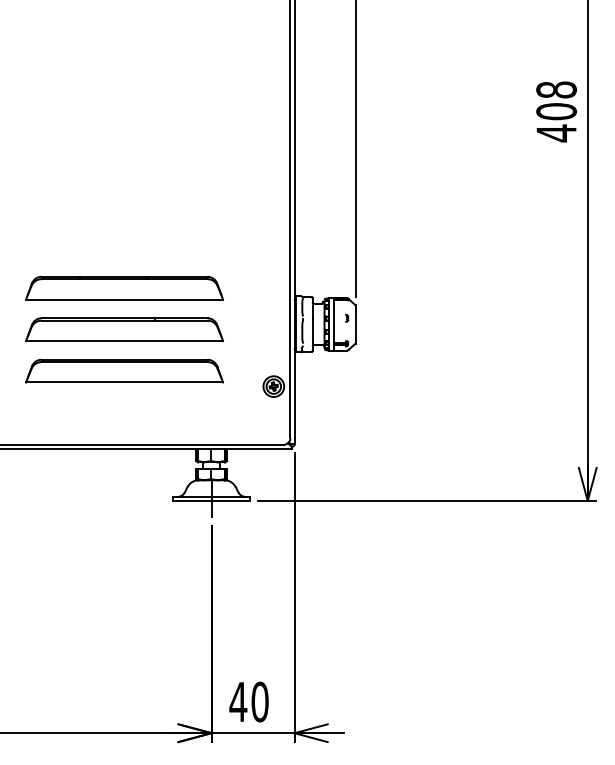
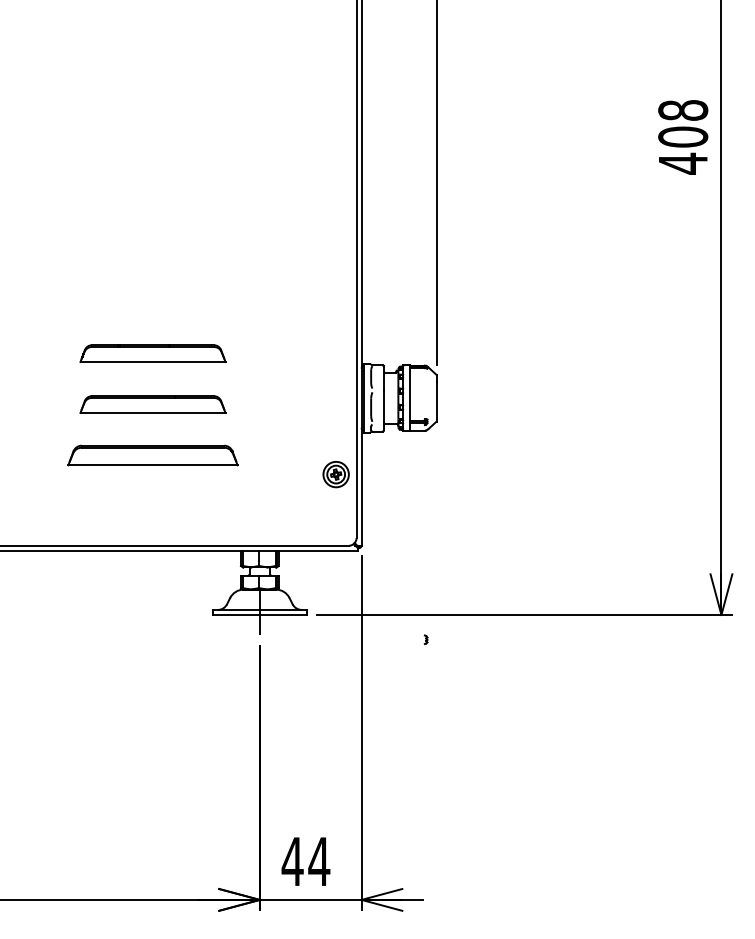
part: (124, 287) -> (152, 353), size x0.6
part: (346, 318) -> (425, 639), moved
part: (124, 329) -> (152, 404), size x0.6
part: (124, 371) -> (152, 455), size x0.7
text: (260, 701) -> (319, 861), 40 -> 44

